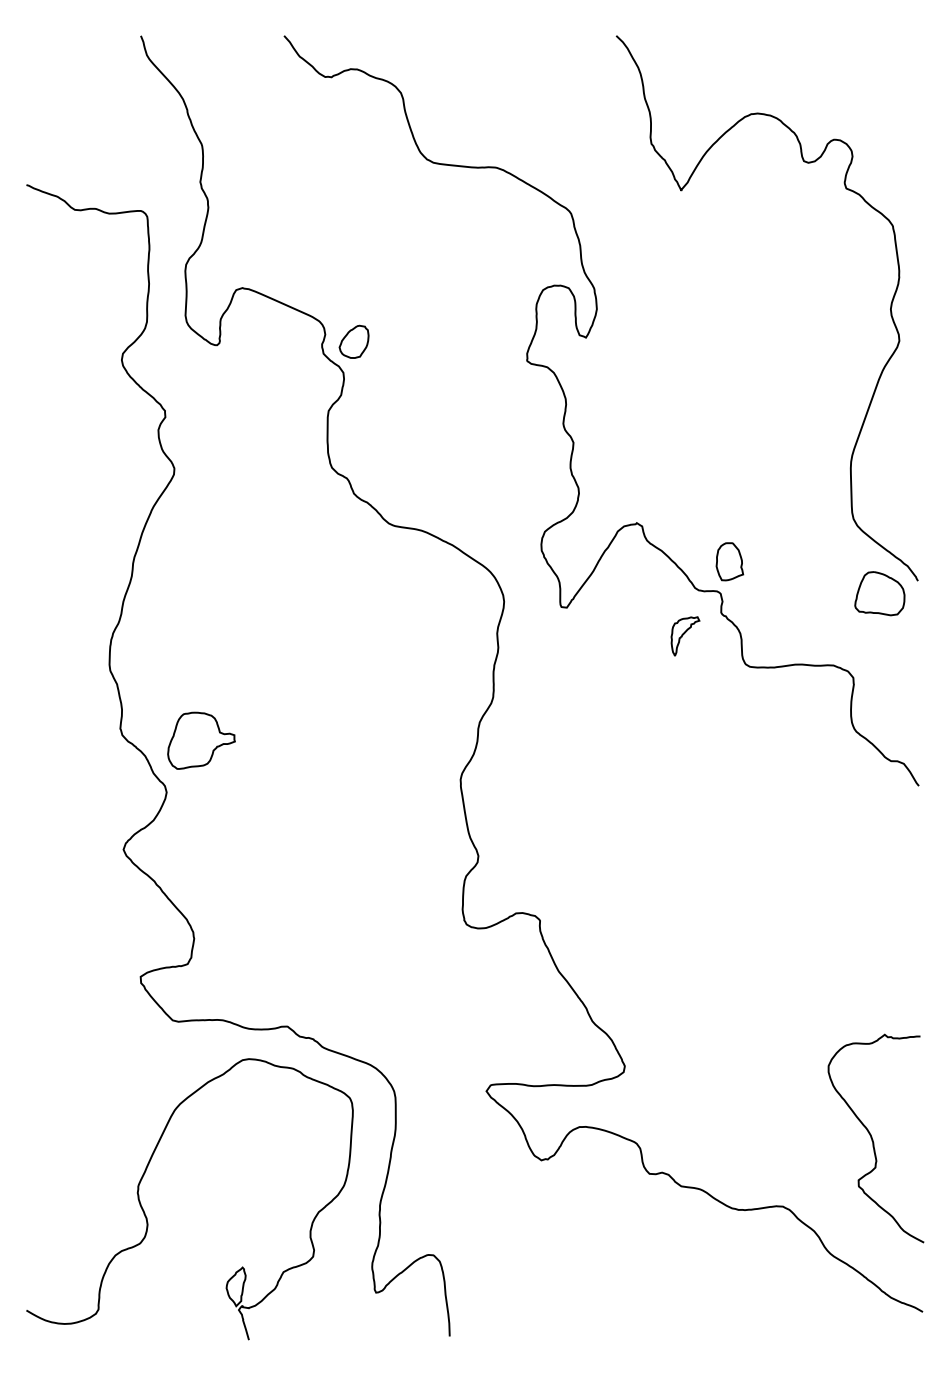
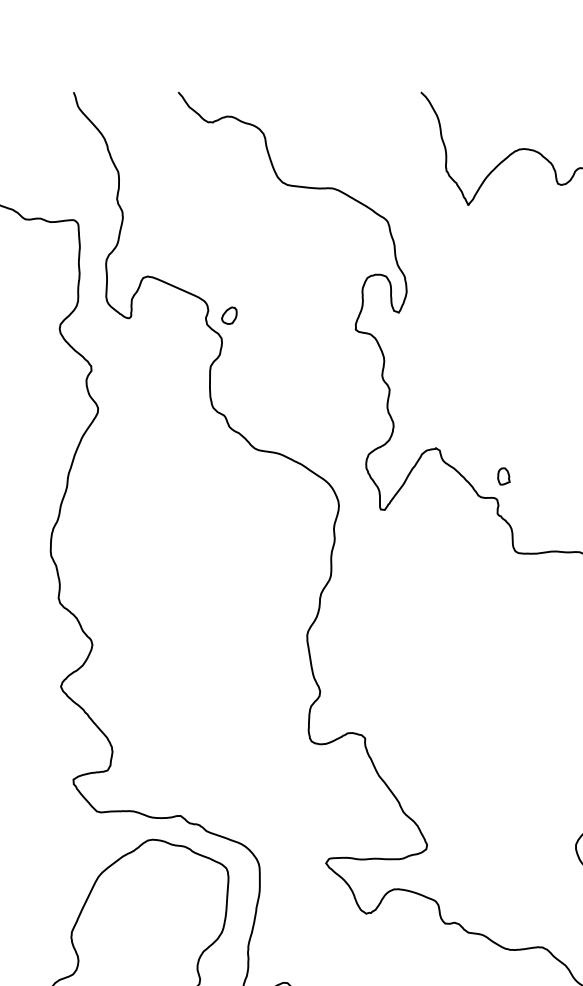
part: (353, 341) -> (228, 315), size x0.7
part: (729, 561) -> (503, 476), size x0.6
part: (685, 636) -> (471, 531), removed
part: (201, 740) -> (117, 606), removed

